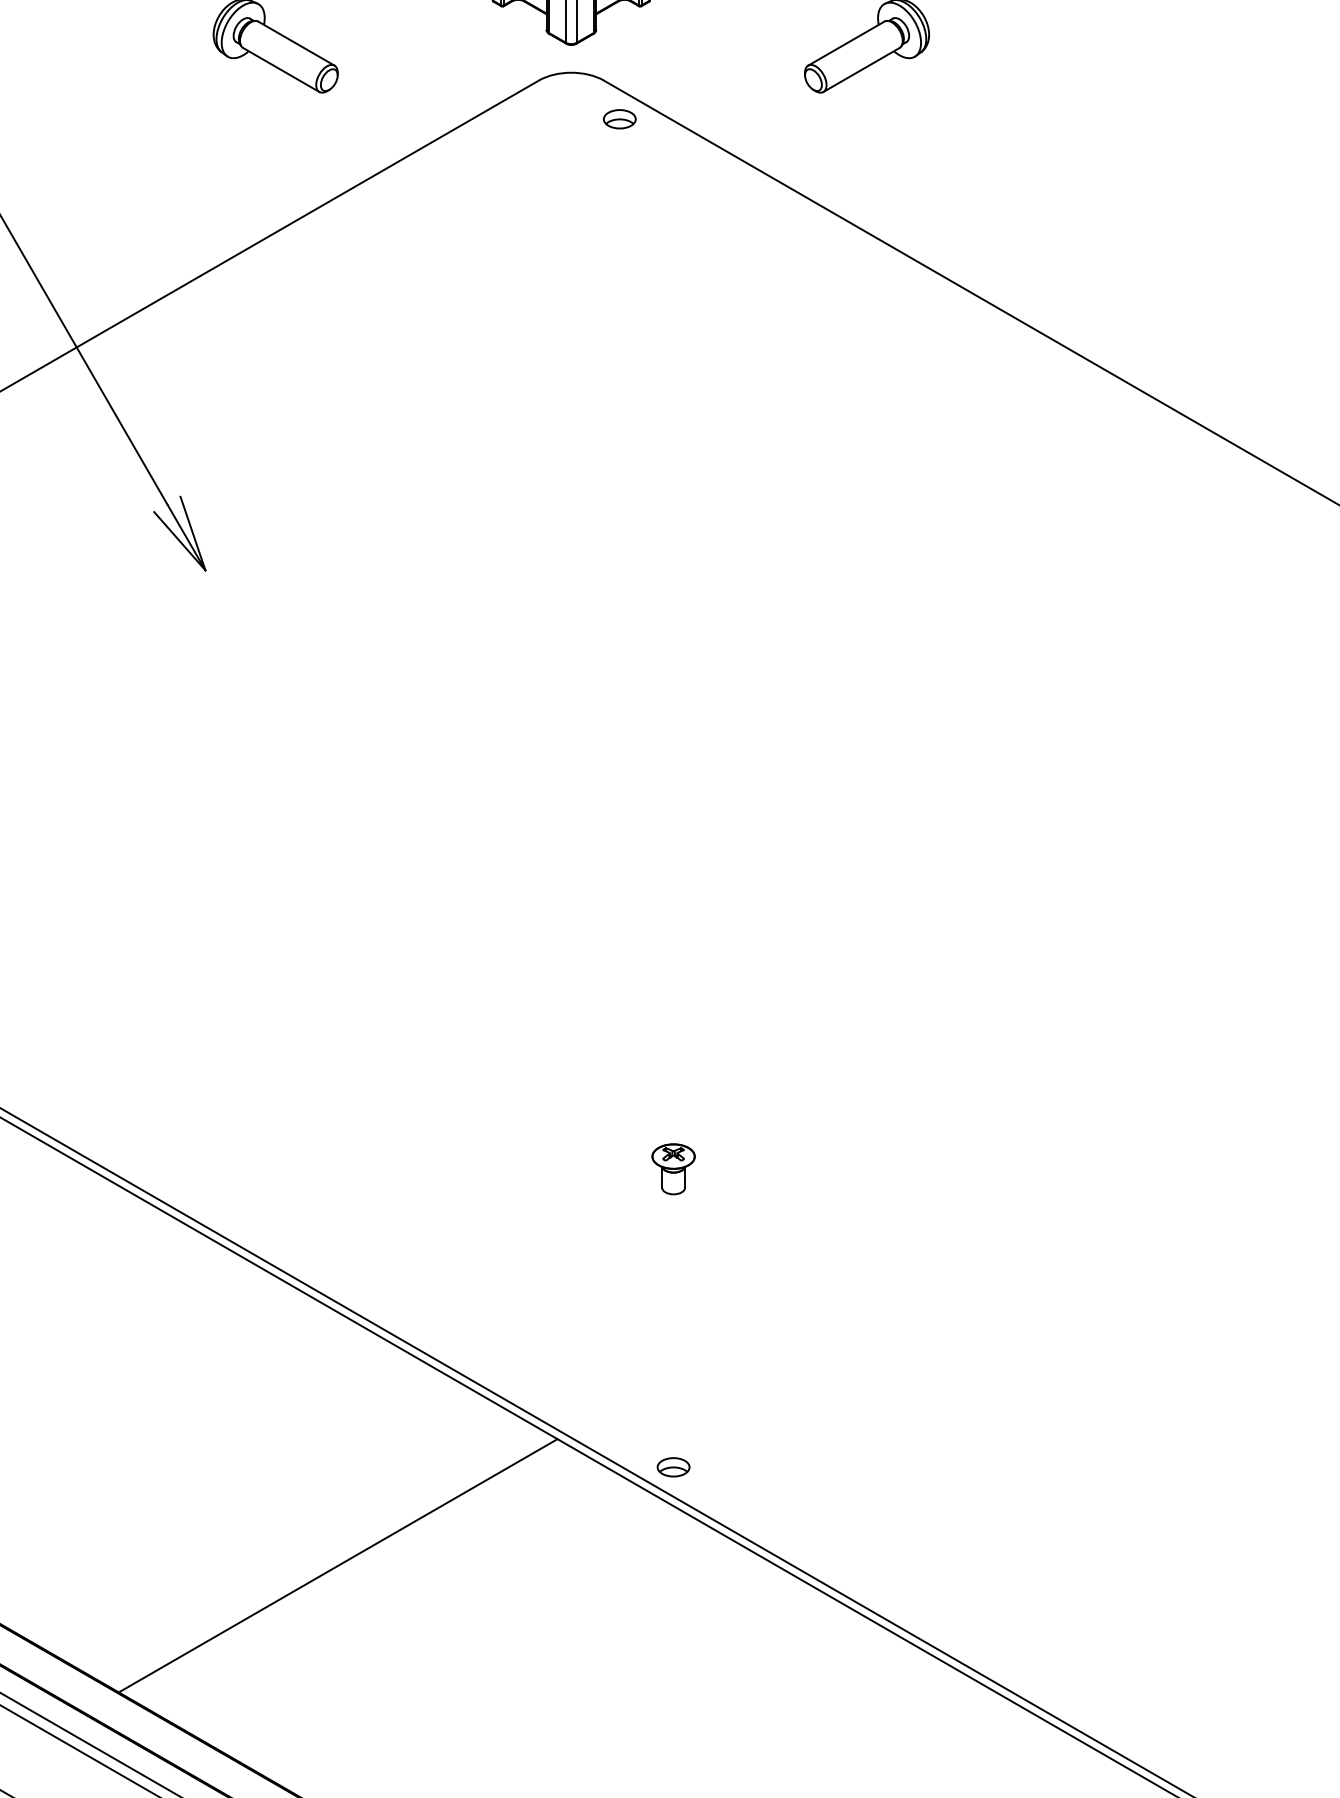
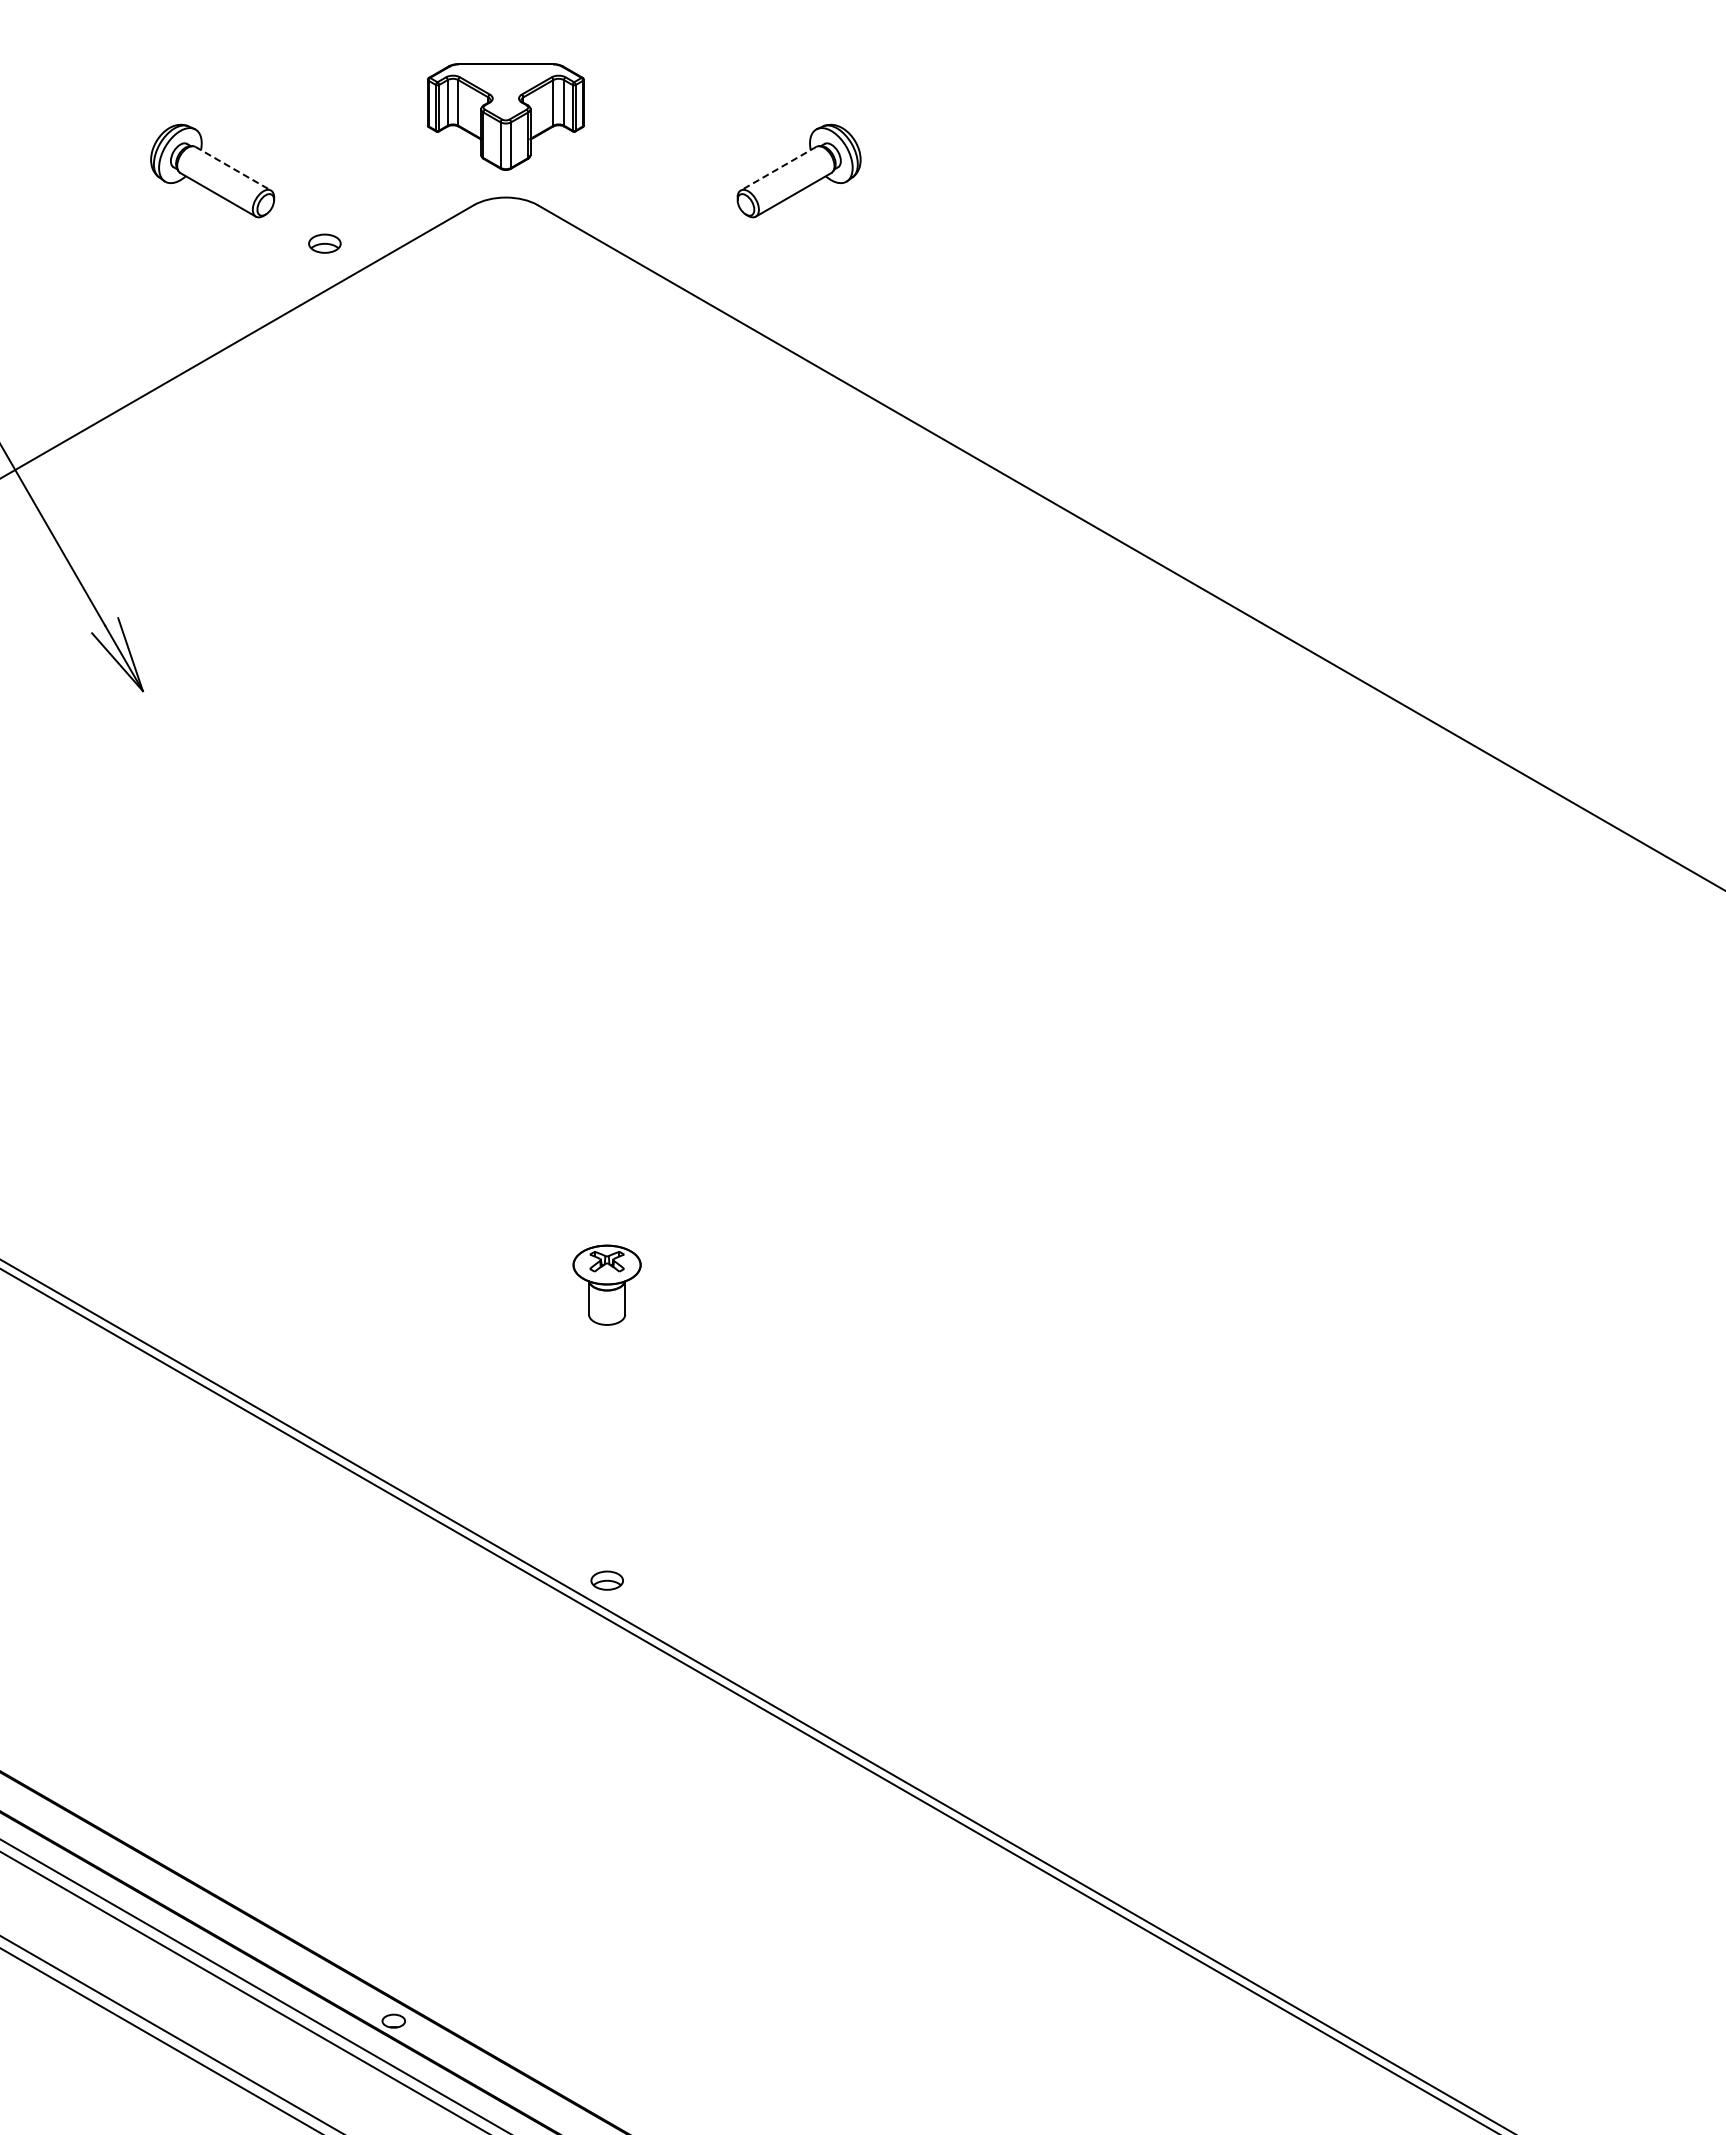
line: (296, 43) -> (233, 168), solid -> dashed
line: (846, 43) -> (778, 168), solid -> dashed
part: (619, 119) -> (324, 243), moved
part: (673, 1168) -> (607, 1284), size x1.6
line: (338, 1564) -> (274, 1677), removed

